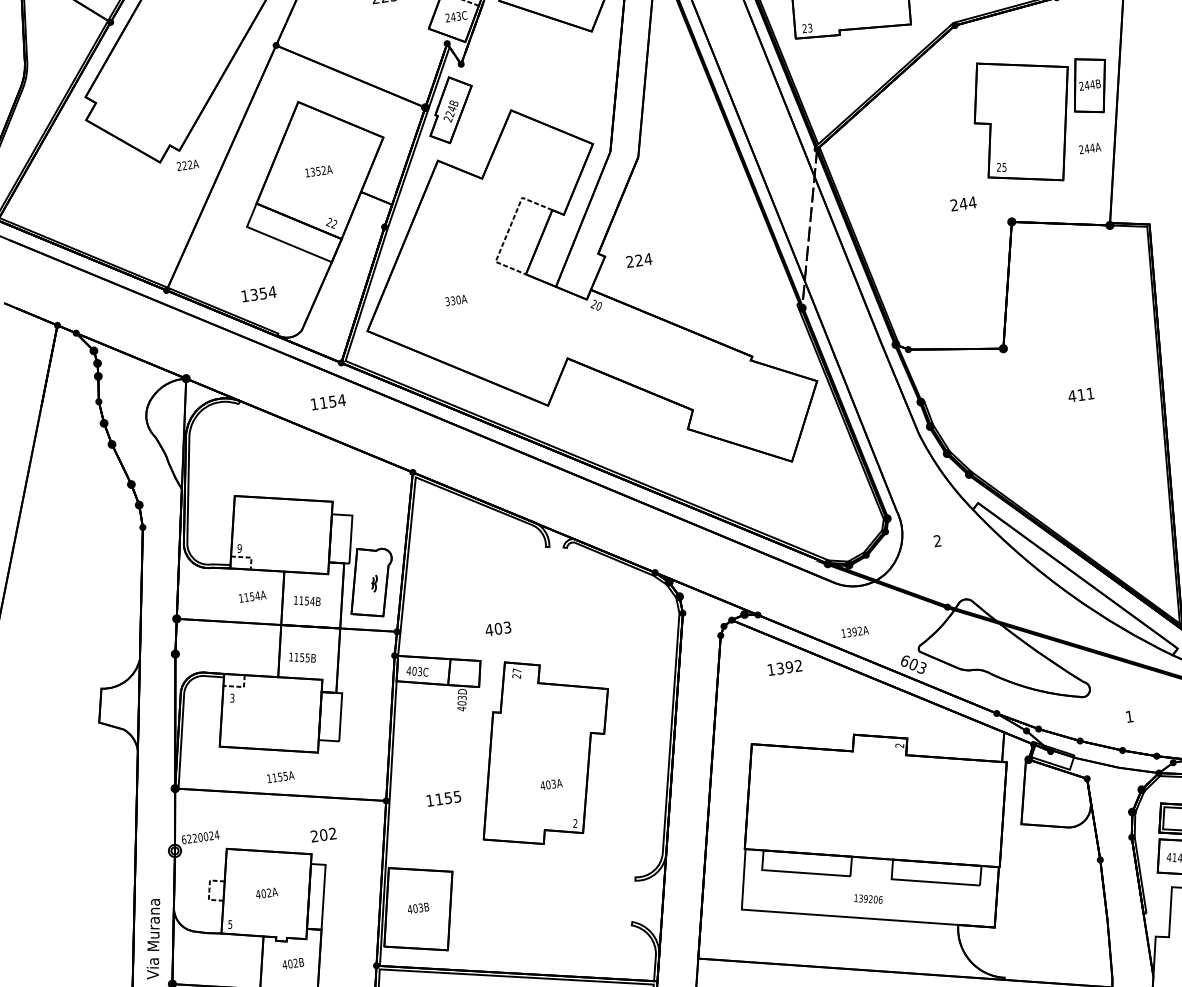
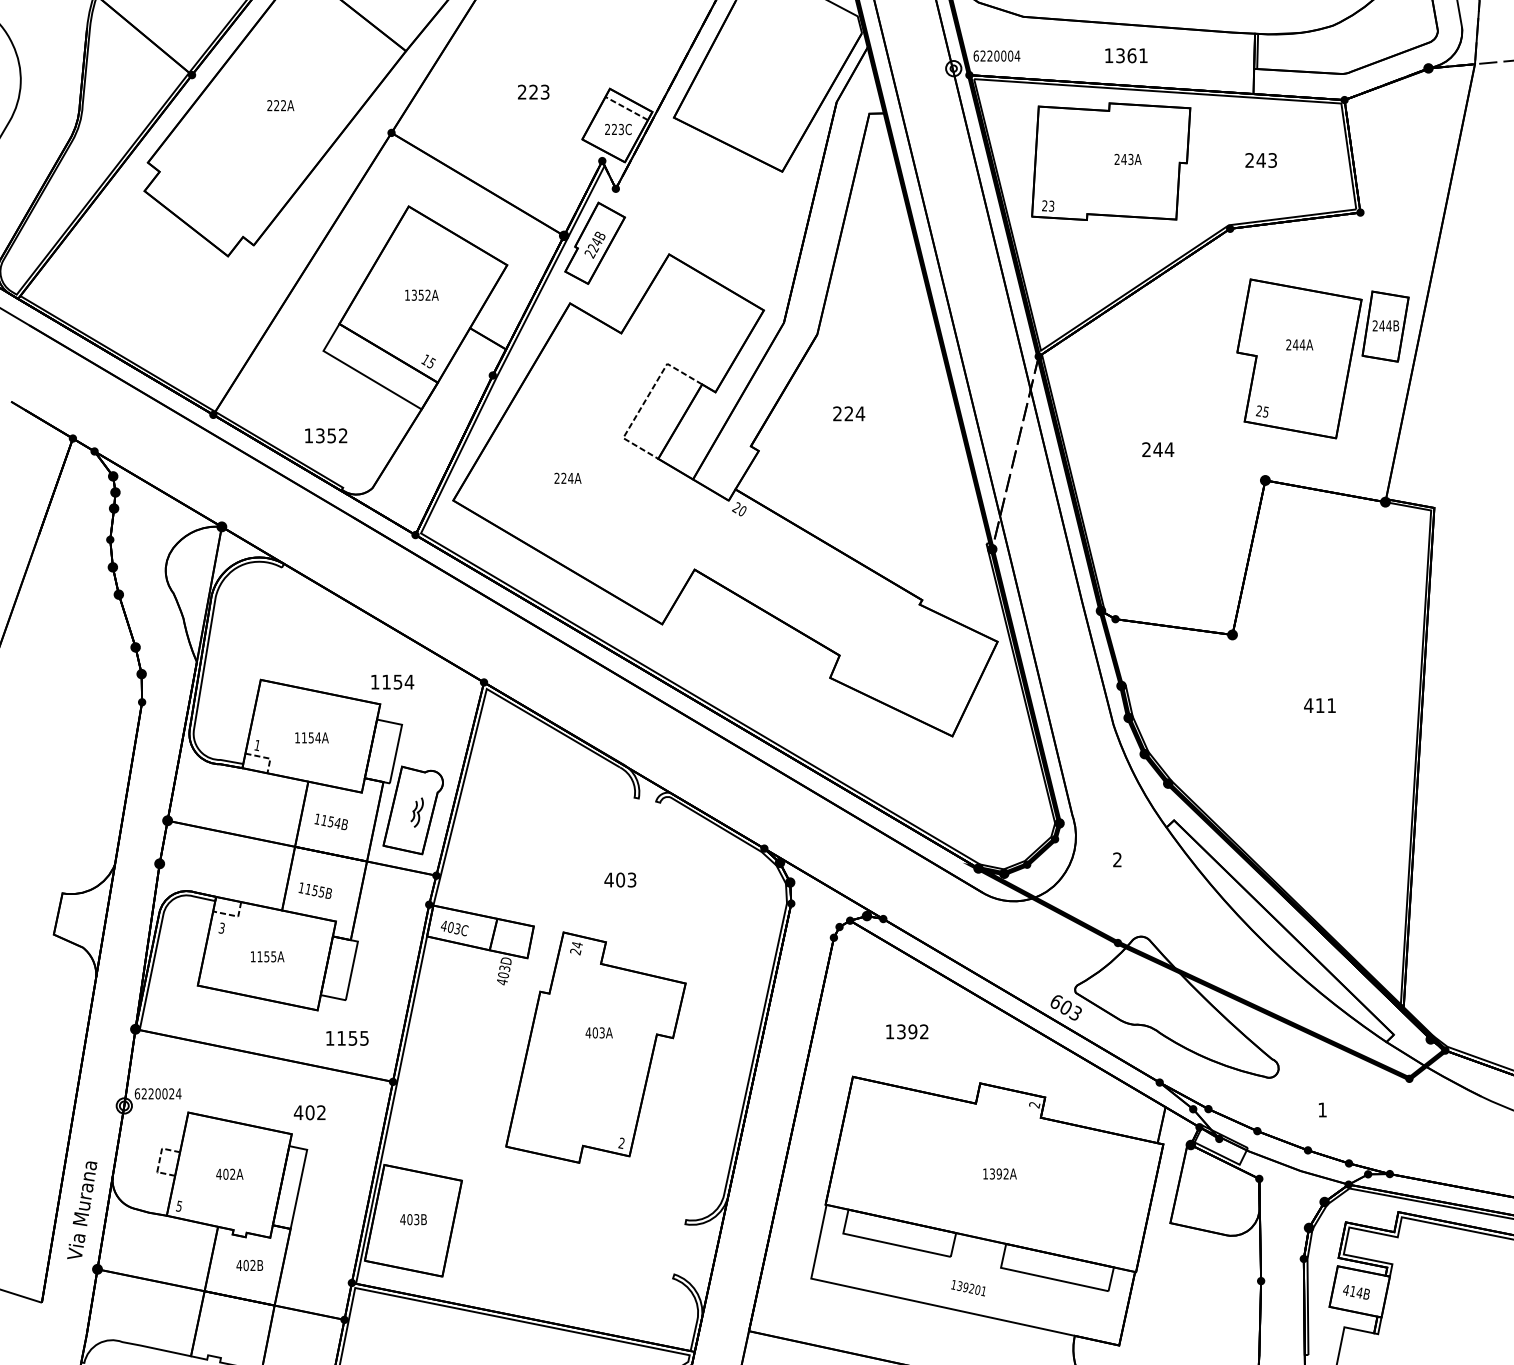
text: (453, 16) -> (614, 128), 243C -> 223C
text: (1089, 148) -> (1299, 344), moved
text: (187, 165) -> (280, 105), moved
text: (963, 203) -> (1158, 449), moved
text: (331, 223) -> (428, 361), 22 -> 15
text: (639, 260) -> (849, 413), moved
text: (271, 292) -> (342, 435), 1354 -> 1352
text: (452, 300) -> (563, 477), 330A -> 224A
text: (328, 401) -> (392, 681), moved
text: (239, 548) -> (257, 745), 9 -> 1
part: (373, 583) -> (416, 812), size x1.43
text: (252, 596) -> (311, 737), moved
text: (498, 628) -> (620, 879), moved
text: (854, 631) -> (999, 1173), moved
text: (785, 667) -> (907, 1031), moved
text: (516, 670) -> (576, 944), 27 -> 24
text: (280, 776) -> (267, 956), moved
text: (550, 784) -> (598, 1032), moved
text: (444, 798) -> (347, 1038), moved
text: (314, 836) -> (298, 1112), 202 -> 402
text: (880, 900) -> (983, 1291), 139206 -> 139201

